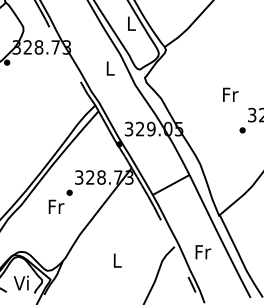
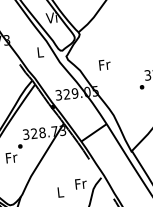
text: (130, 23) -> (51, 17), L -> Vi
text: (230, 94) -> (104, 64), moved
text: (203, 252) -> (81, 184), moved

